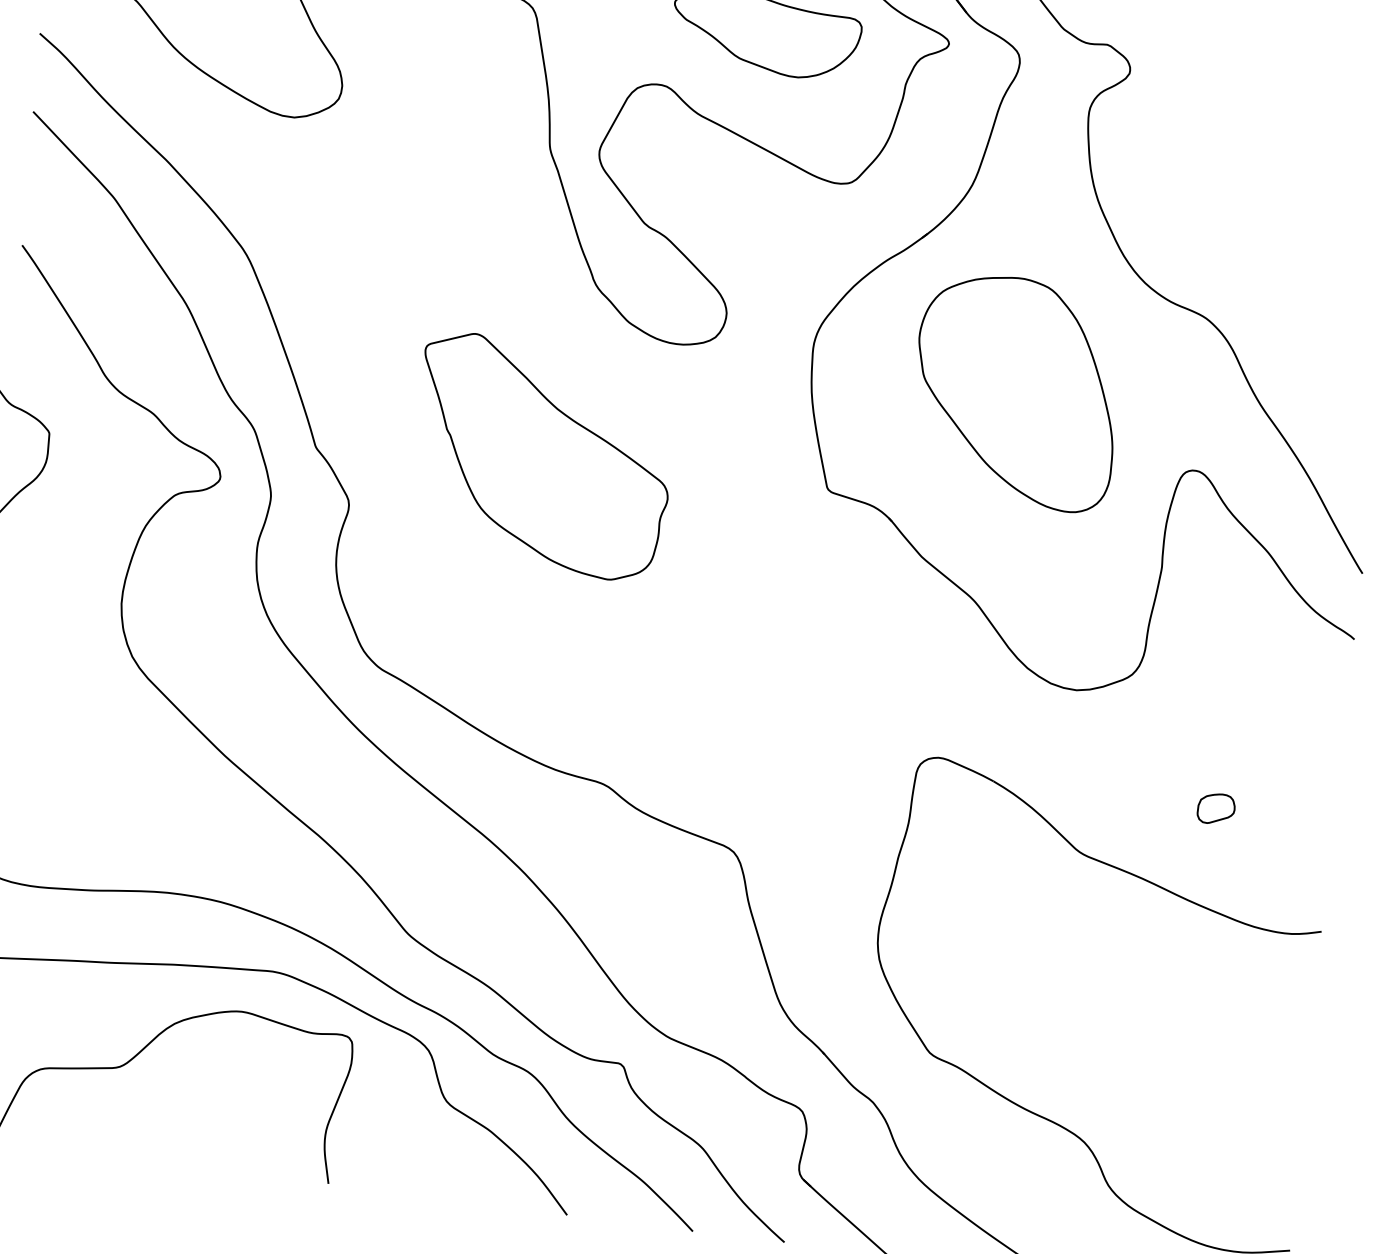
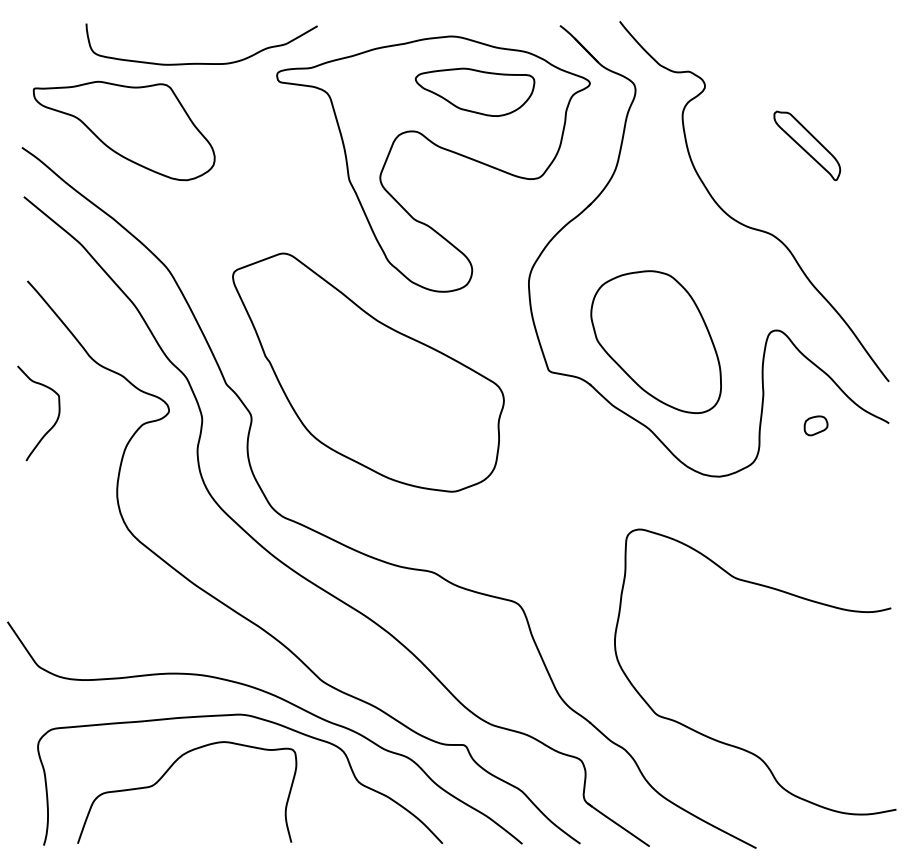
part: (1280, 184) -> (807, 145), added
part: (1015, 390) -> (655, 341), moved
part: (542, 456) -> (368, 372), size x1.67
part: (1215, 808) -> (815, 425), moved

